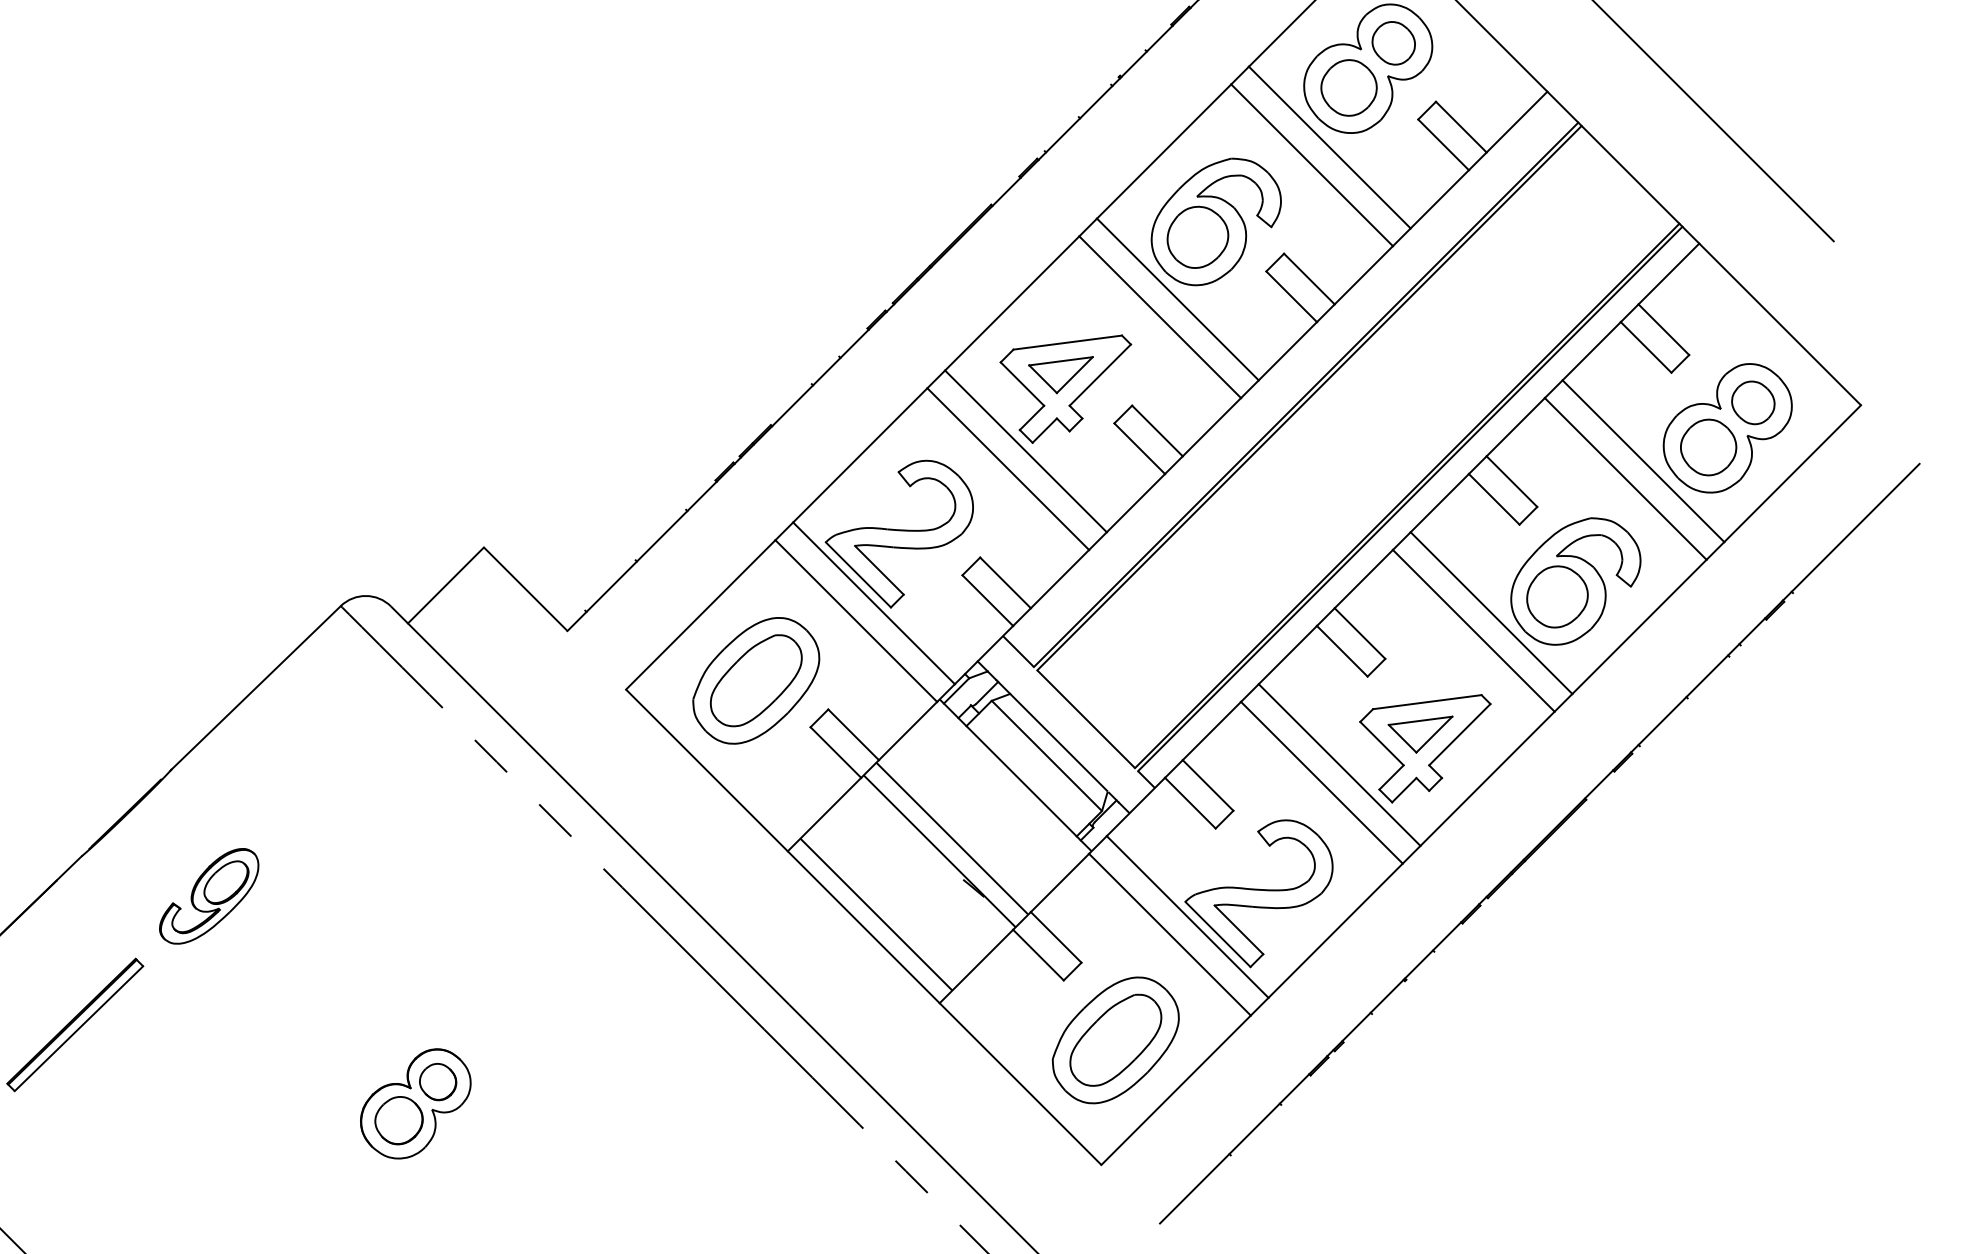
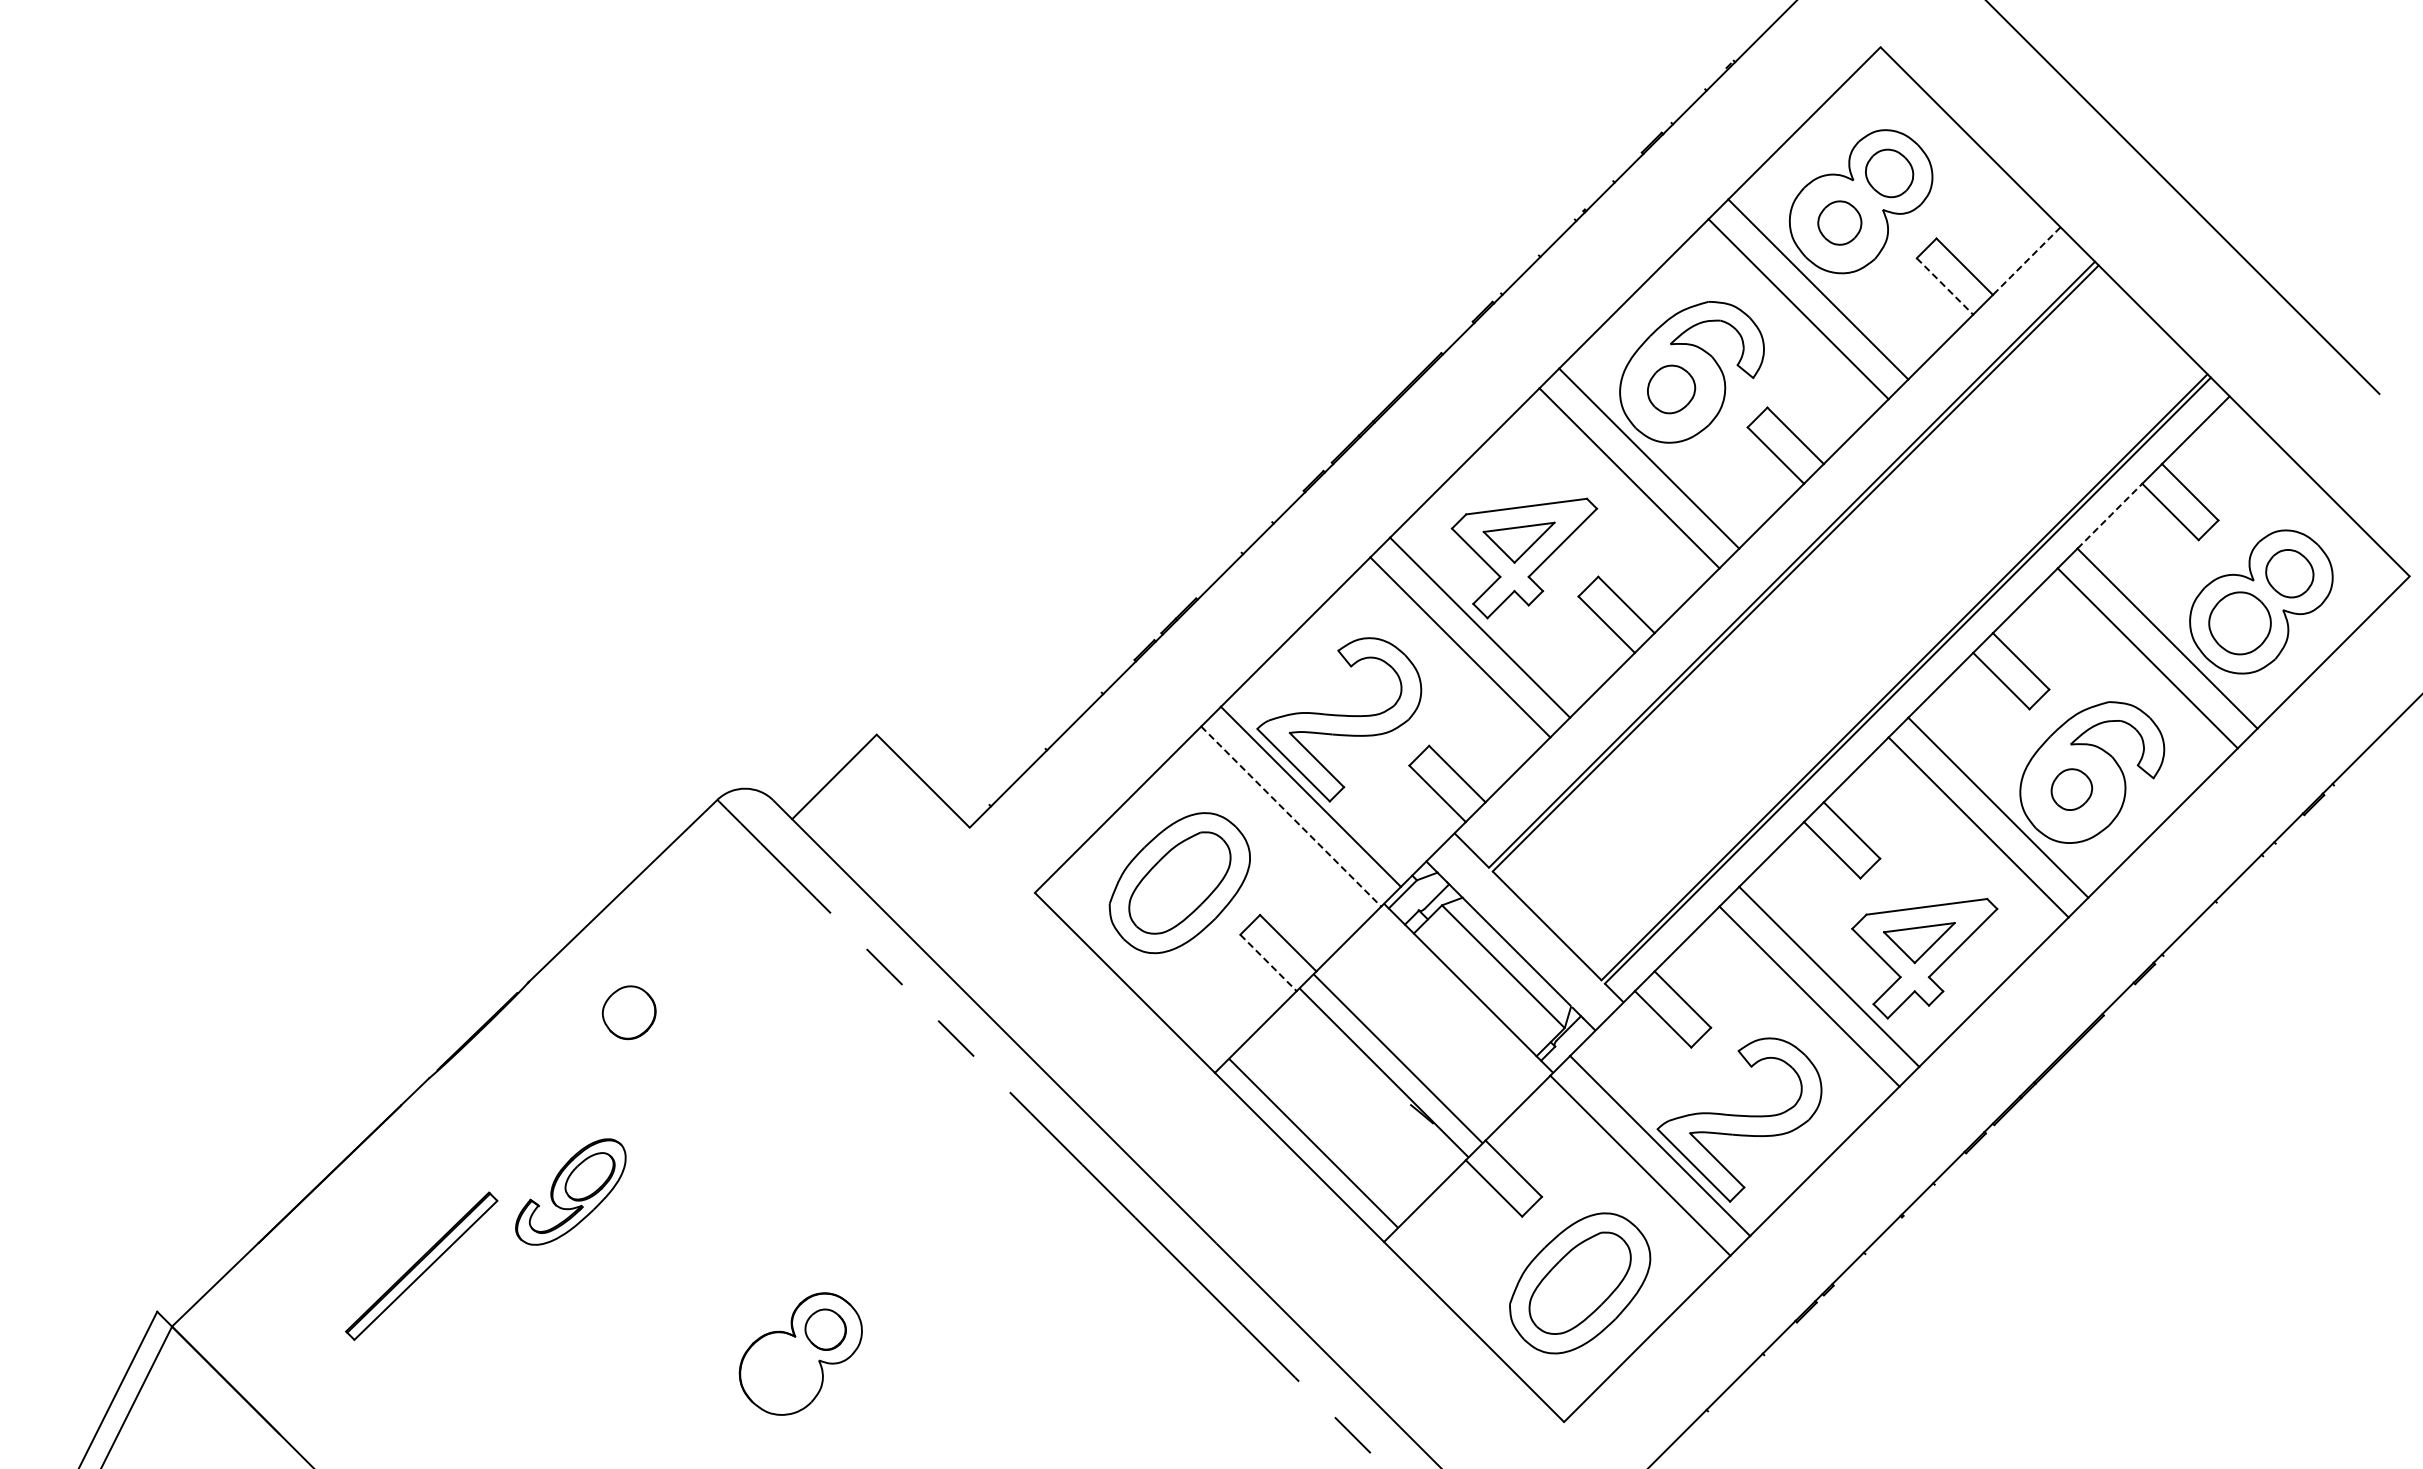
part: (1348, 87) -> (1839, 222), size x0.7
line: (1516, 122) -> (2026, 261), solid -> dashed
line: (1444, 144) -> (1945, 286), solid -> dashed
part: (1197, 237) -> (1671, 389), size x0.7
line: (1591, 351) -> (2109, 516), solid -> dashed
part: (1557, 596) -> (2071, 789), size x0.6
line: (856, 620) -> (1291, 816), solid -> dashed
line: (835, 752) -> (1268, 962), solid -> dashed
part: (208, 895) -> (570, 1191), moved
part: (398, 1120) -> (628, 1012), moved

